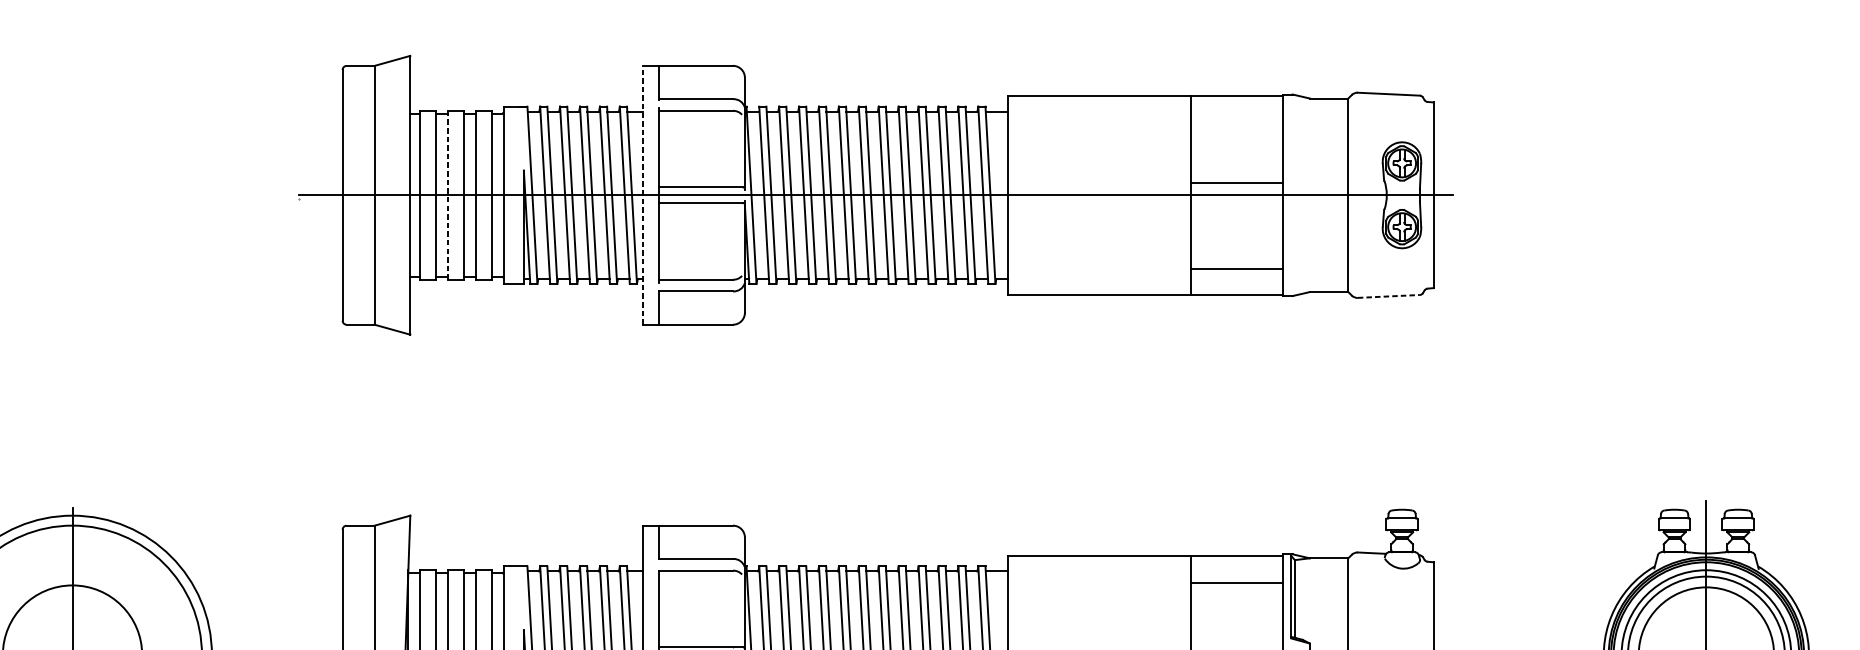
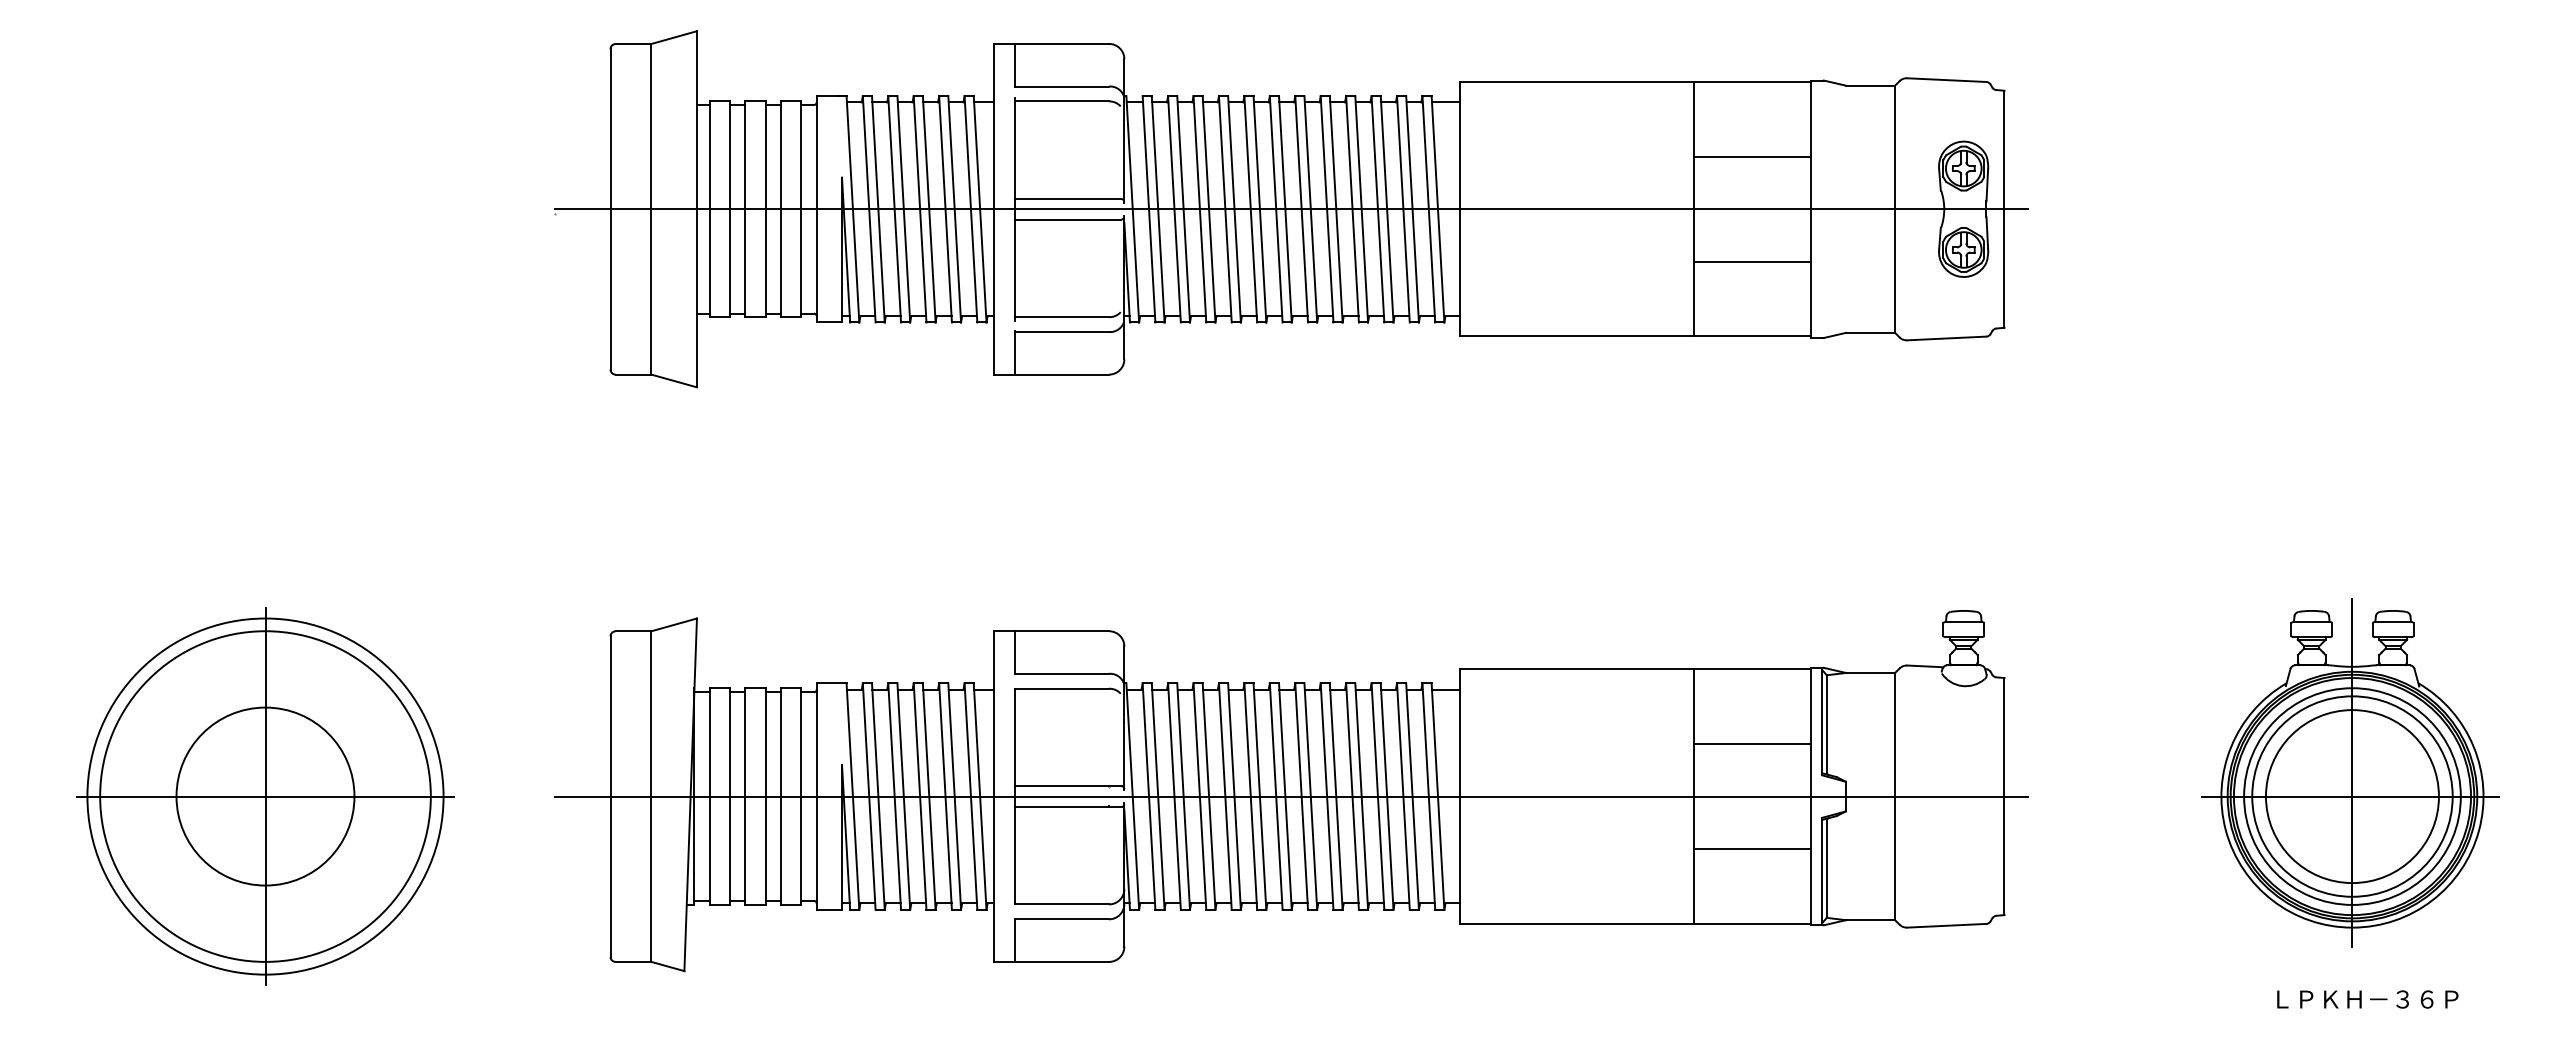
line: (1236, 182) -> (1752, 156), moved
line: (448, 194) -> (745, 208), dashed -> solid
line: (643, 194) -> (994, 208), dashed -> solid
line: (1236, 269) -> (1752, 261), moved
line: (1388, 296) -> (1946, 338), dashed -> solid
line: (1236, 583) -> (1752, 743), moved

